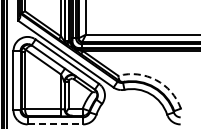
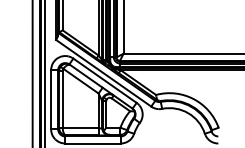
arc: (155, 80) -> (193, 99), dashed -> solid
line: (55, 124) -> (93, 143), dashed -> solid

